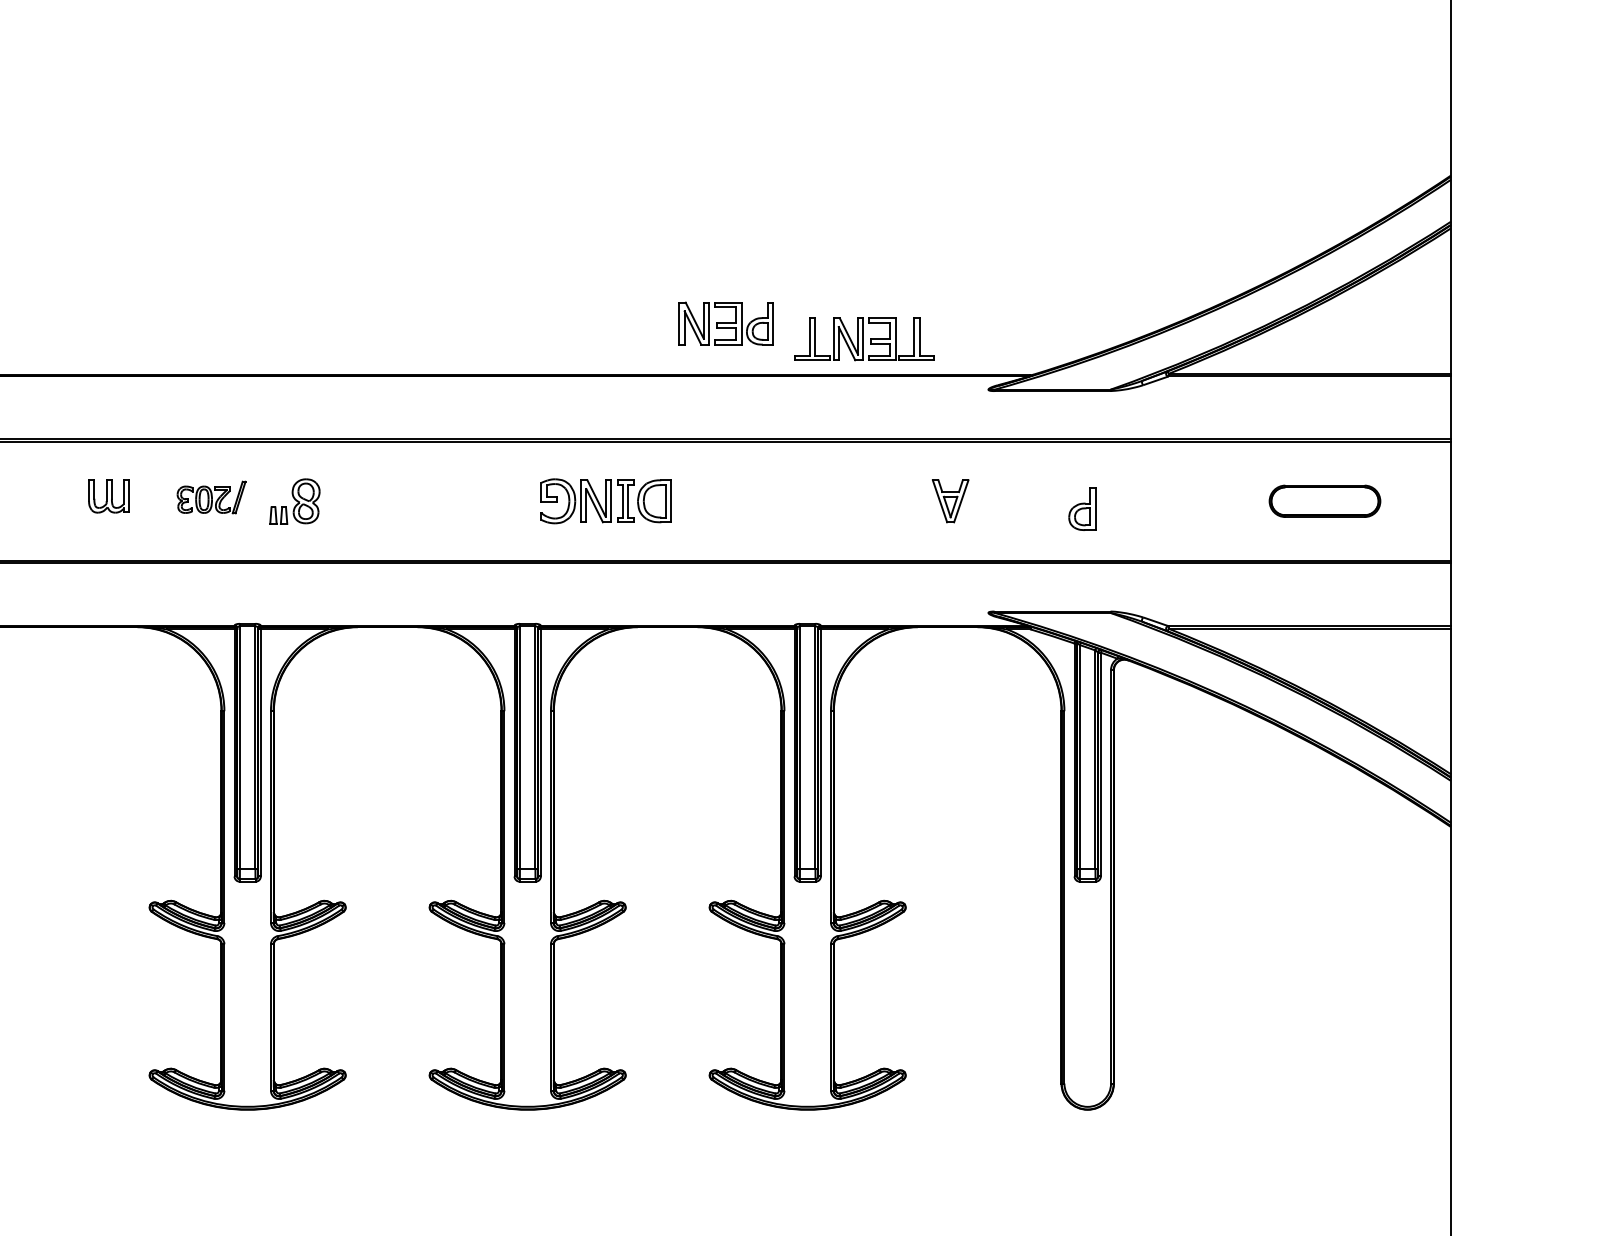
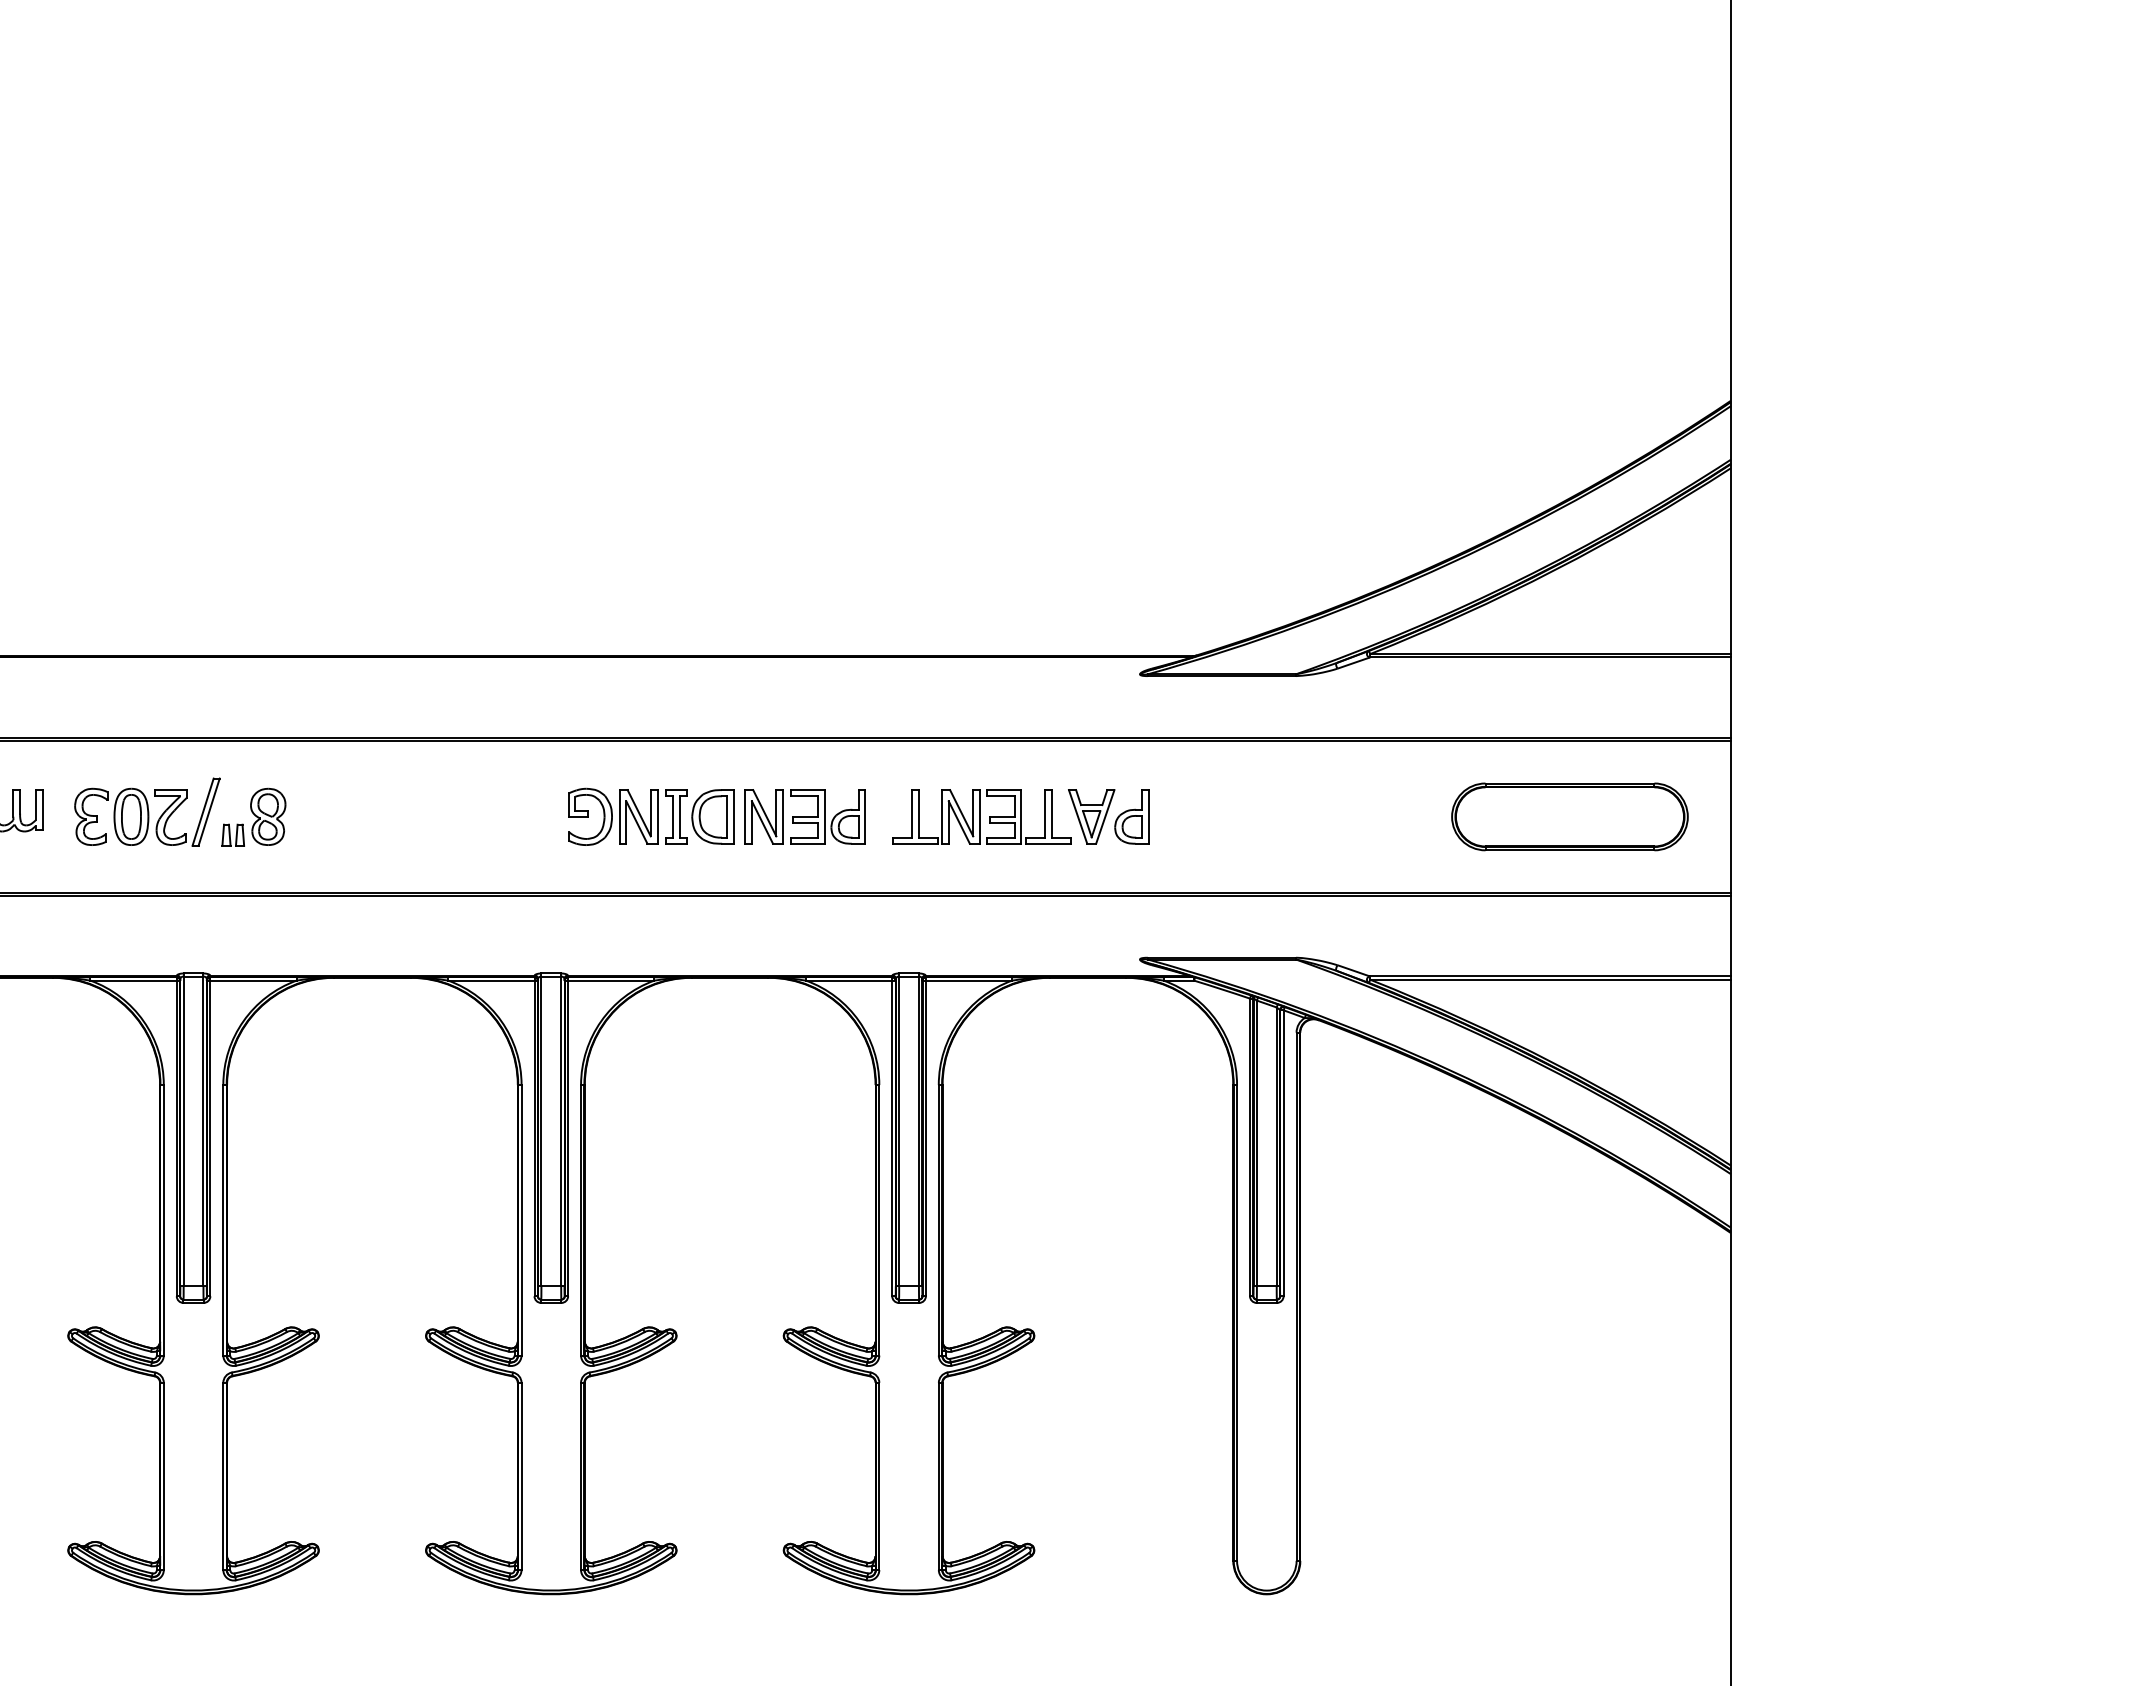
part: (725, 323) -> (804, 816), moved
part: (864, 338) -> (981, 816), moved
part: (211, 497) -> (147, 811), size x1.67
part: (1324, 500) -> (1569, 816), size x1.67
part: (1081, 508) -> (1131, 816), moved

